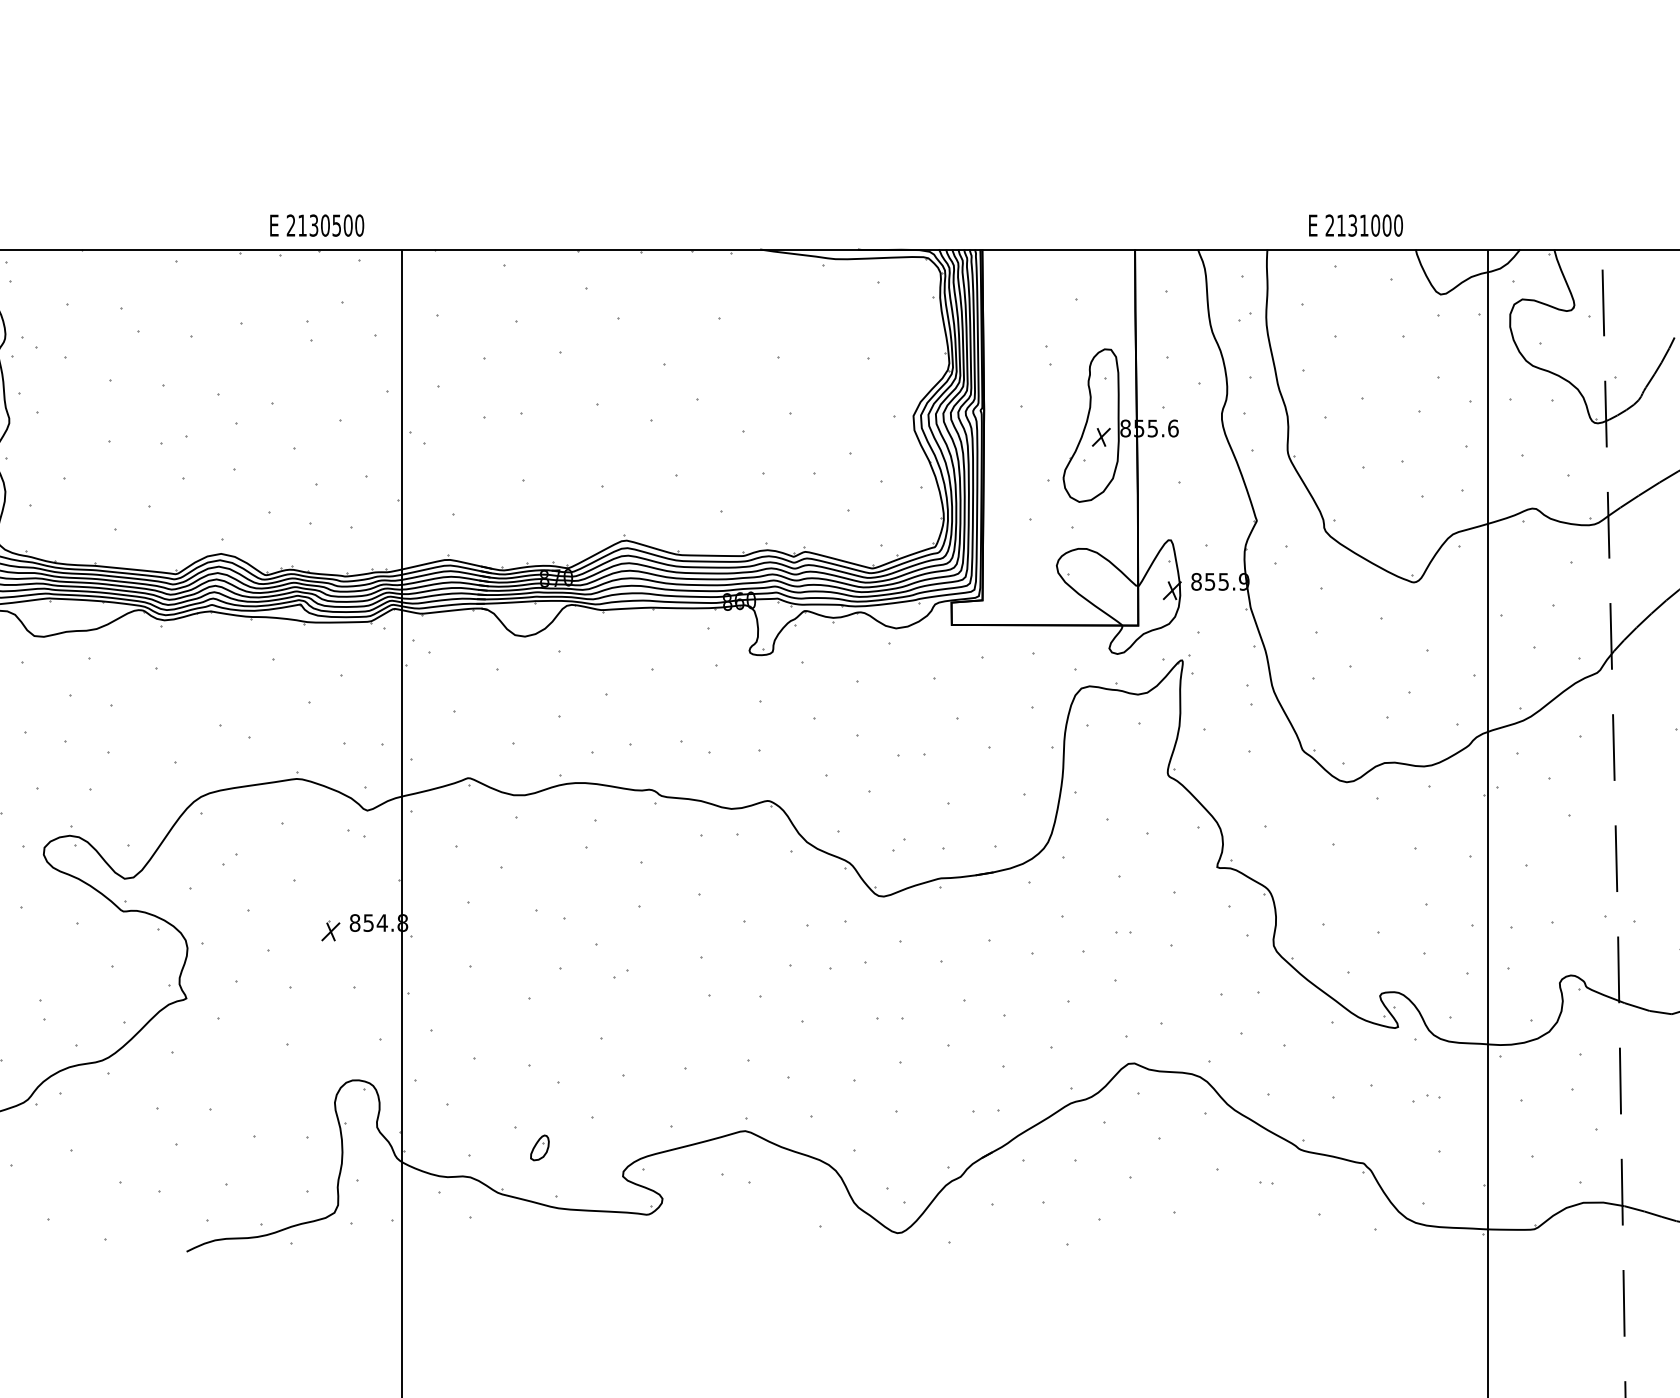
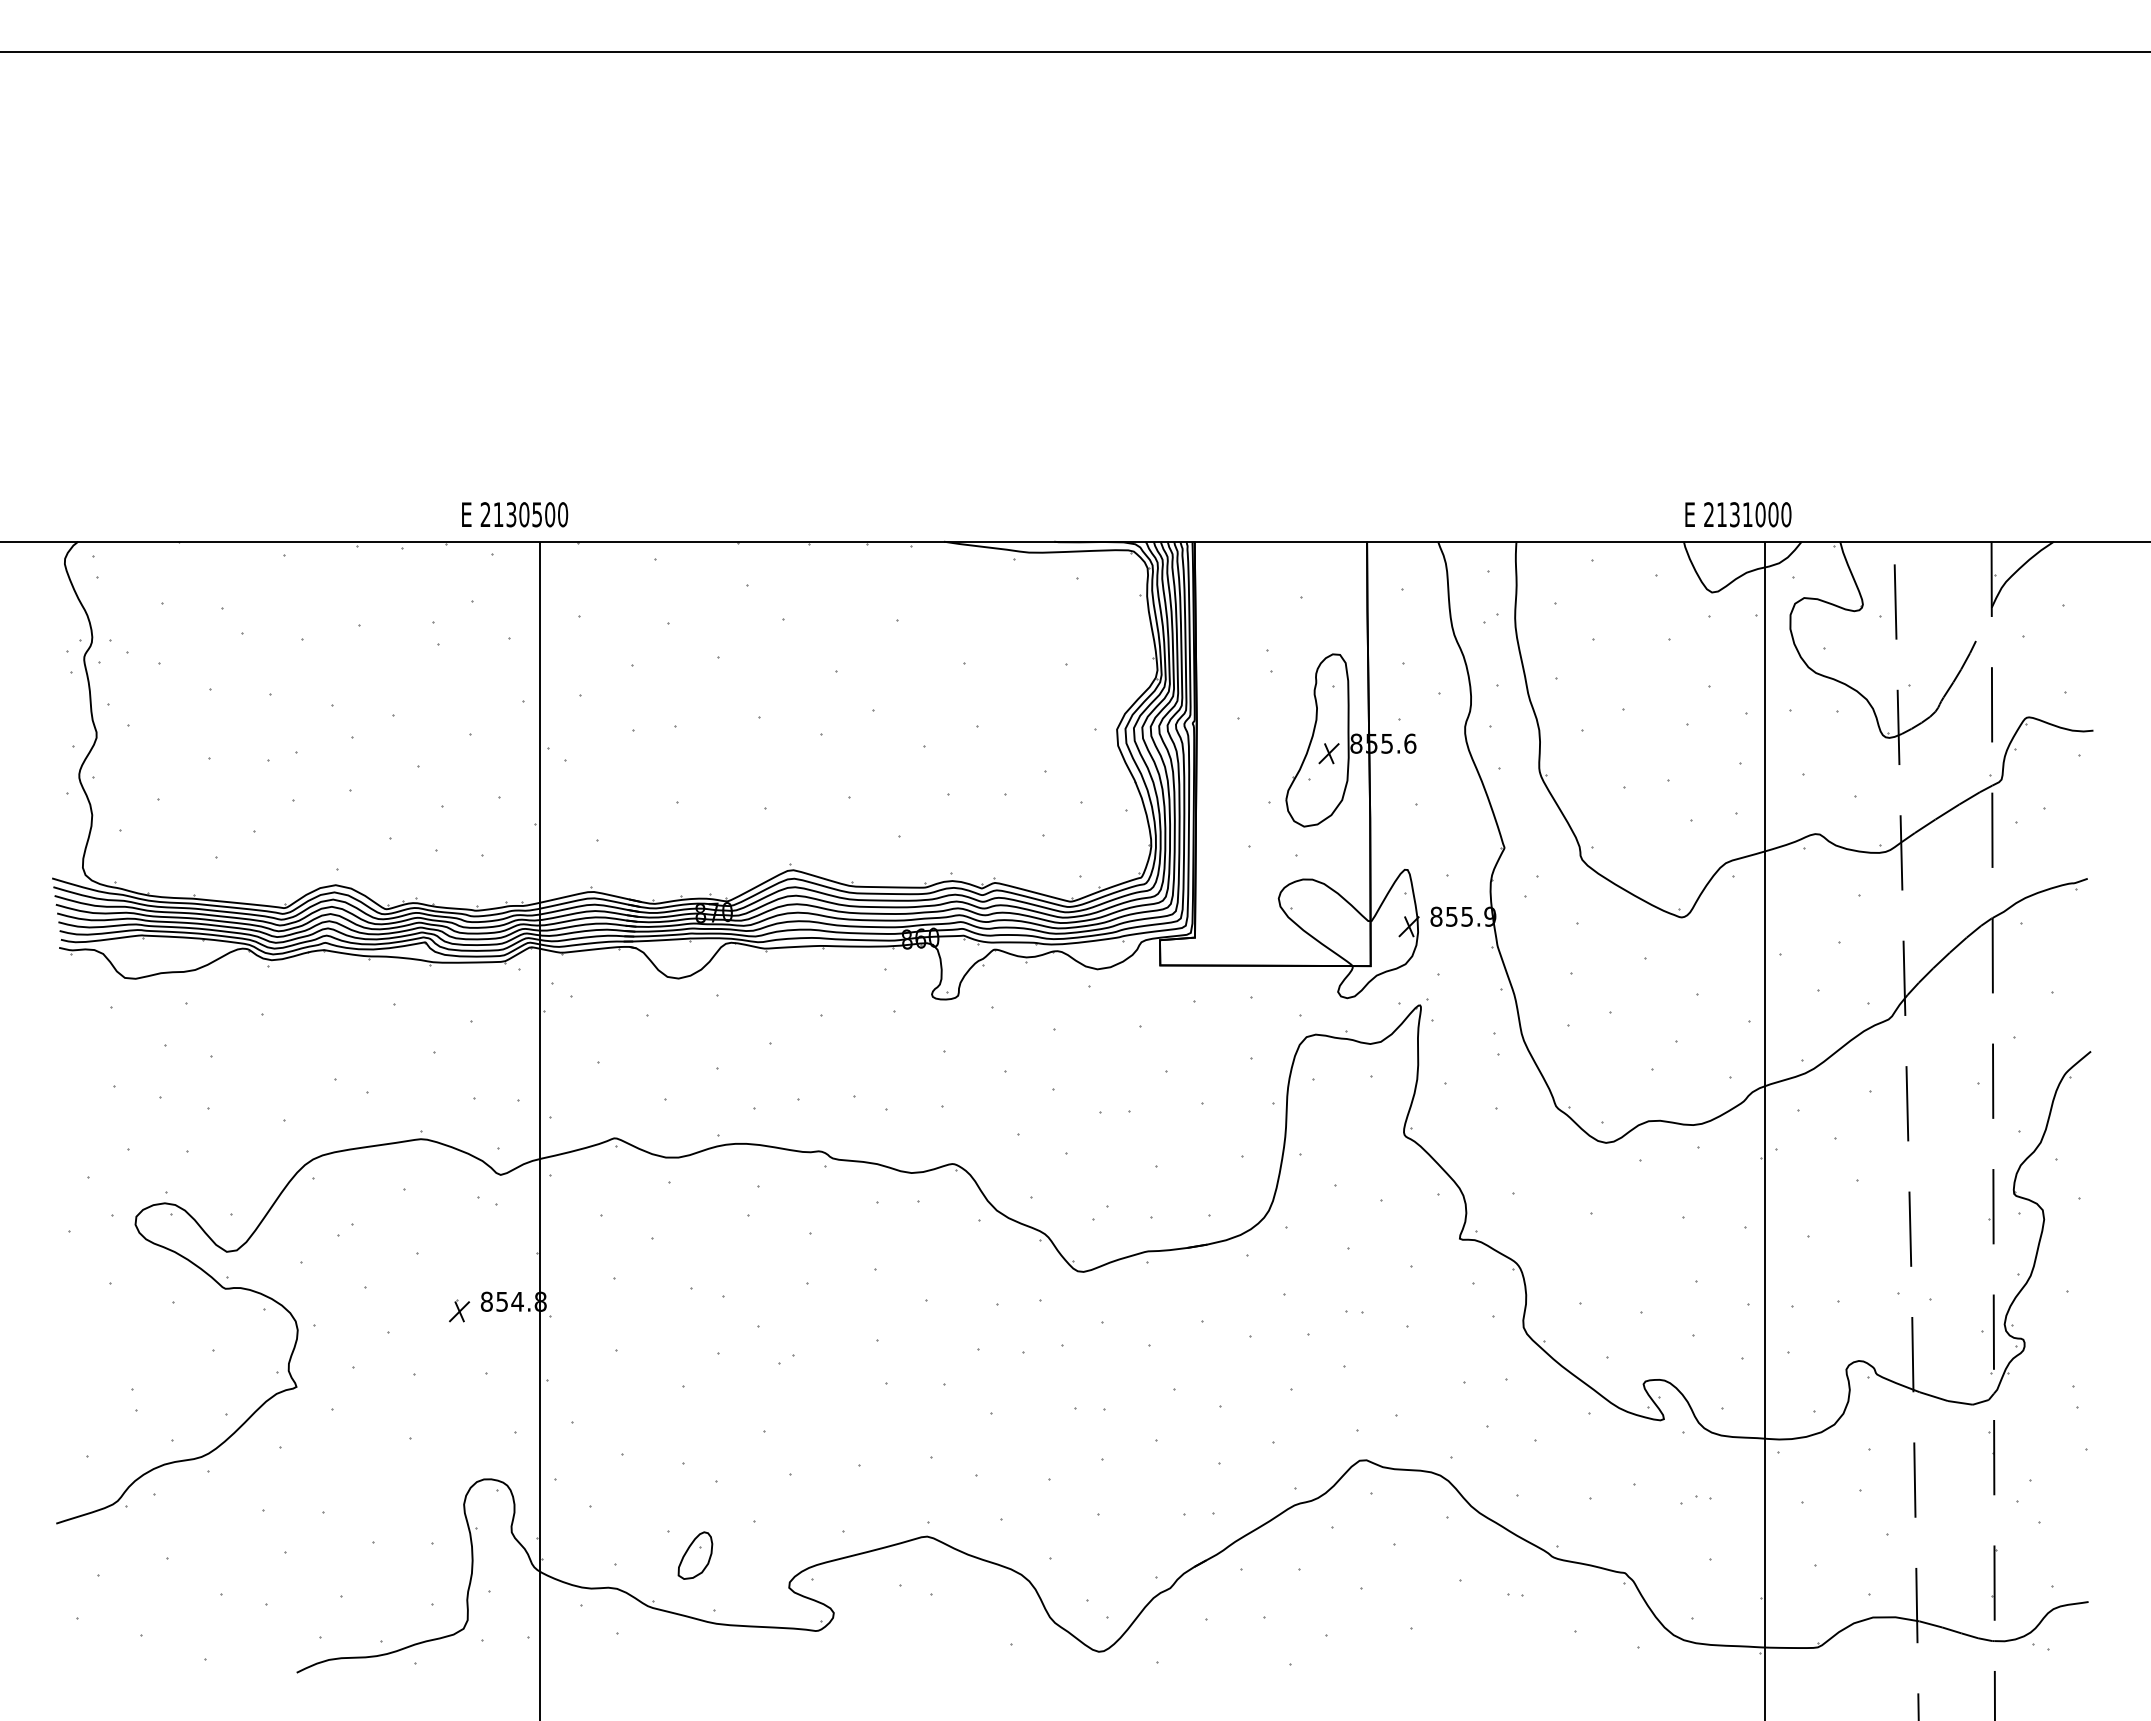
text: (317, 225) -> (515, 514), moved
text: (1356, 225) -> (1738, 514), moved
part: (539, 1147) -> (695, 1555), size x1.67

